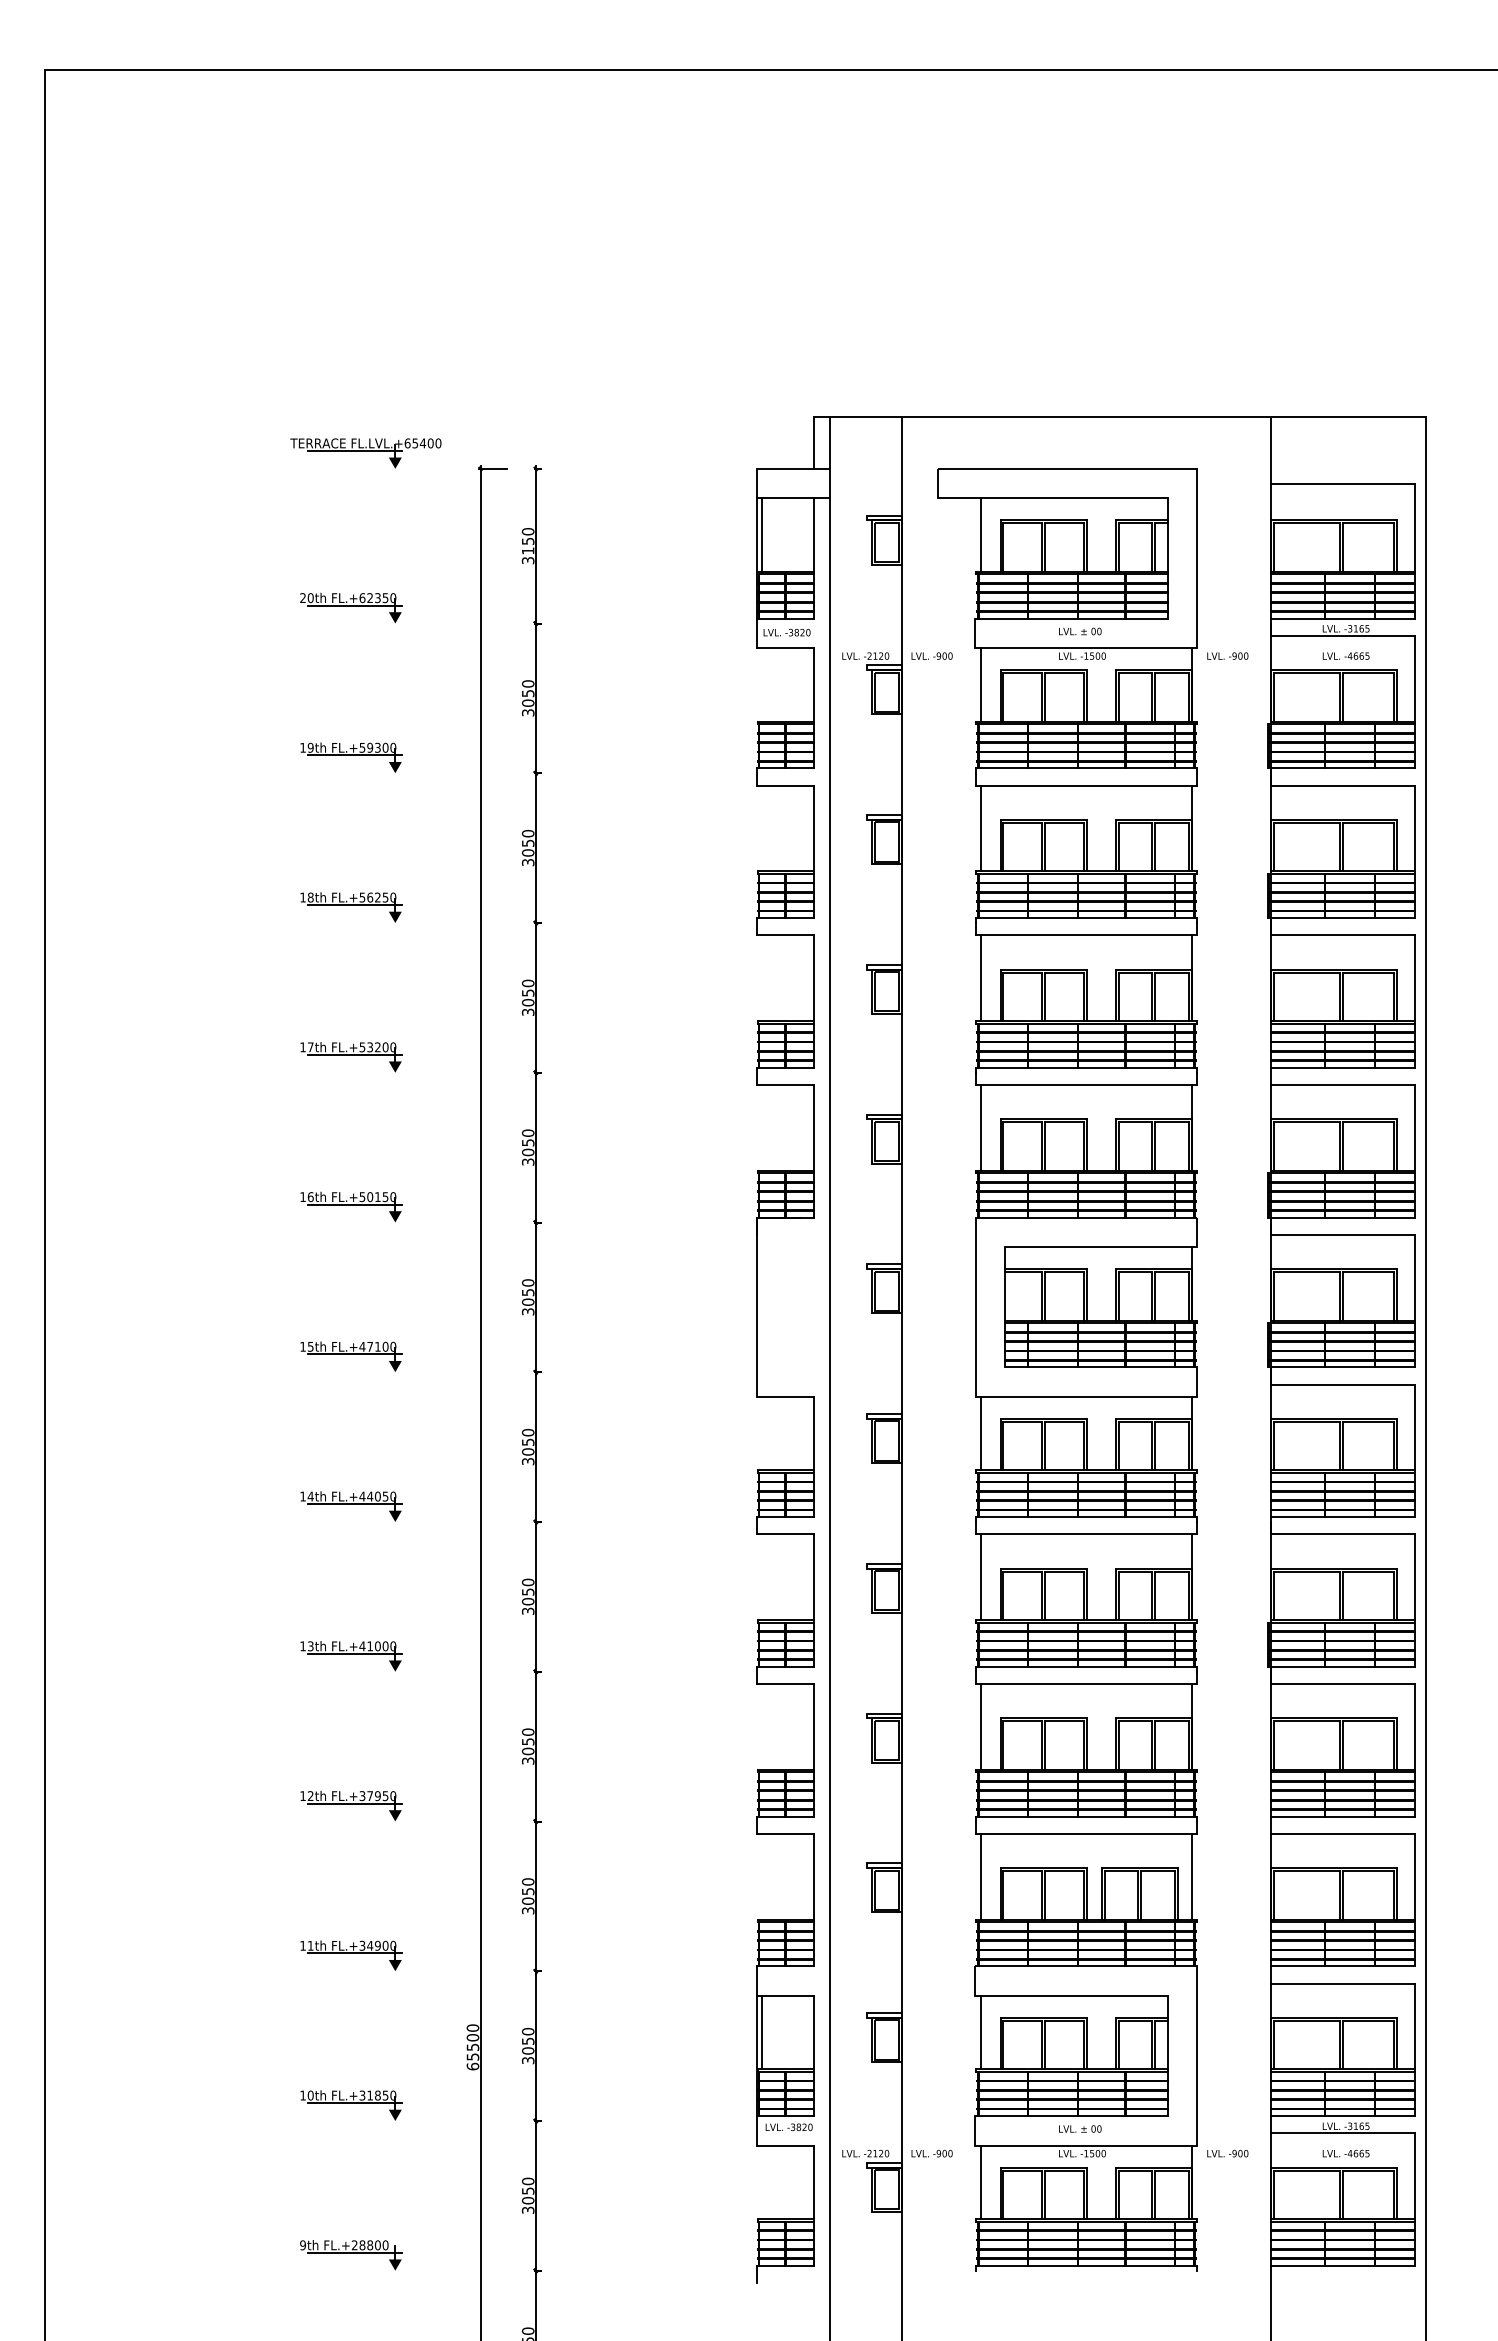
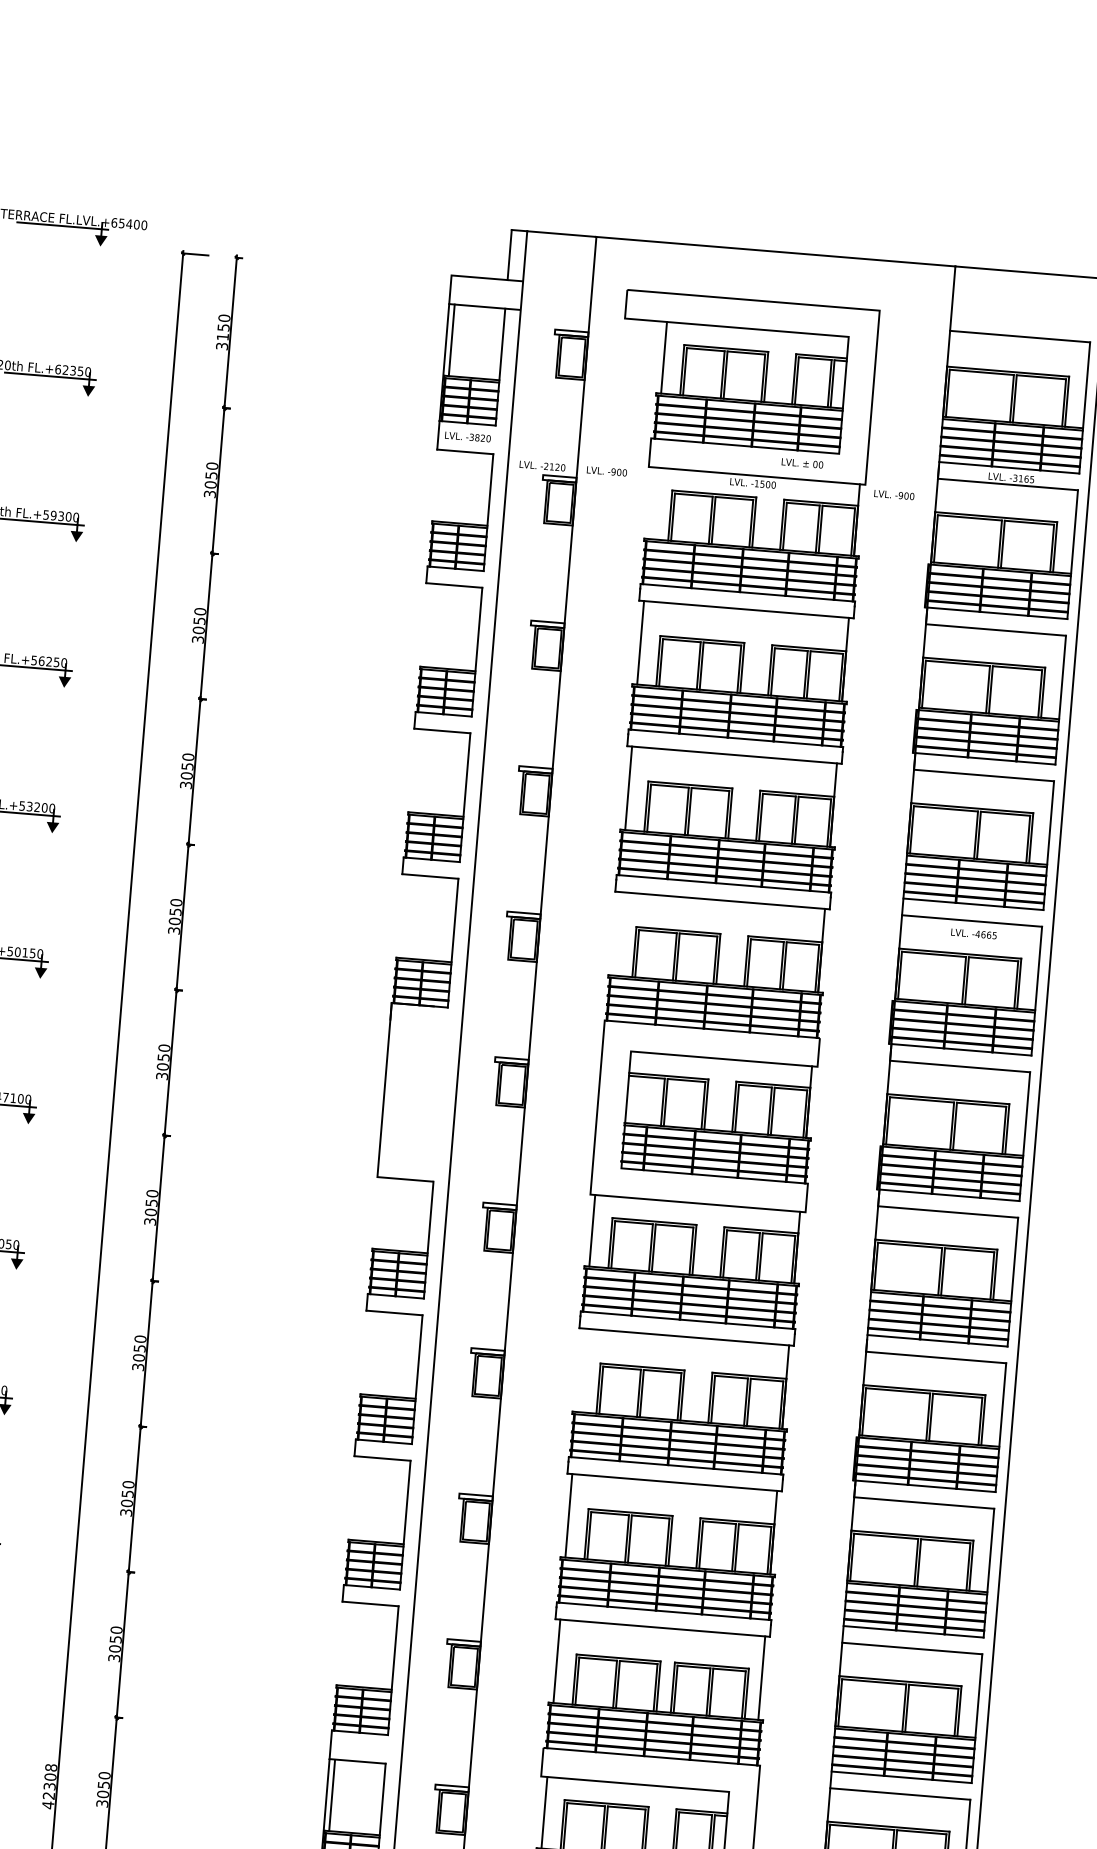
text: (1080, 631) -> (802, 463), moved
text: (1345, 655) -> (973, 933), moved
line: (980, 684) -> (651, 502), removed
line: (980, 1127) -> (616, 933), removed
line: (980, 1577) -> (580, 1370), removed
text: (472, 2047) -> (49, 1786), 65500 -> 42308

